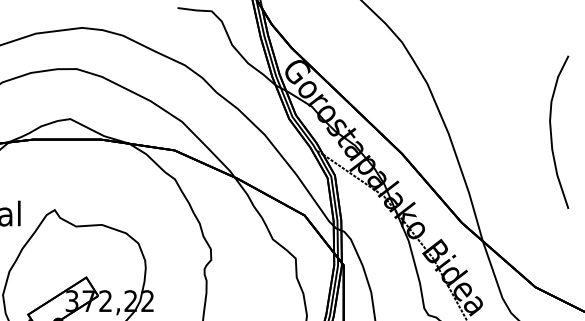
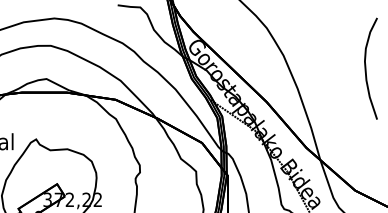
curve: (552, 131) -> (366, 68), moved

